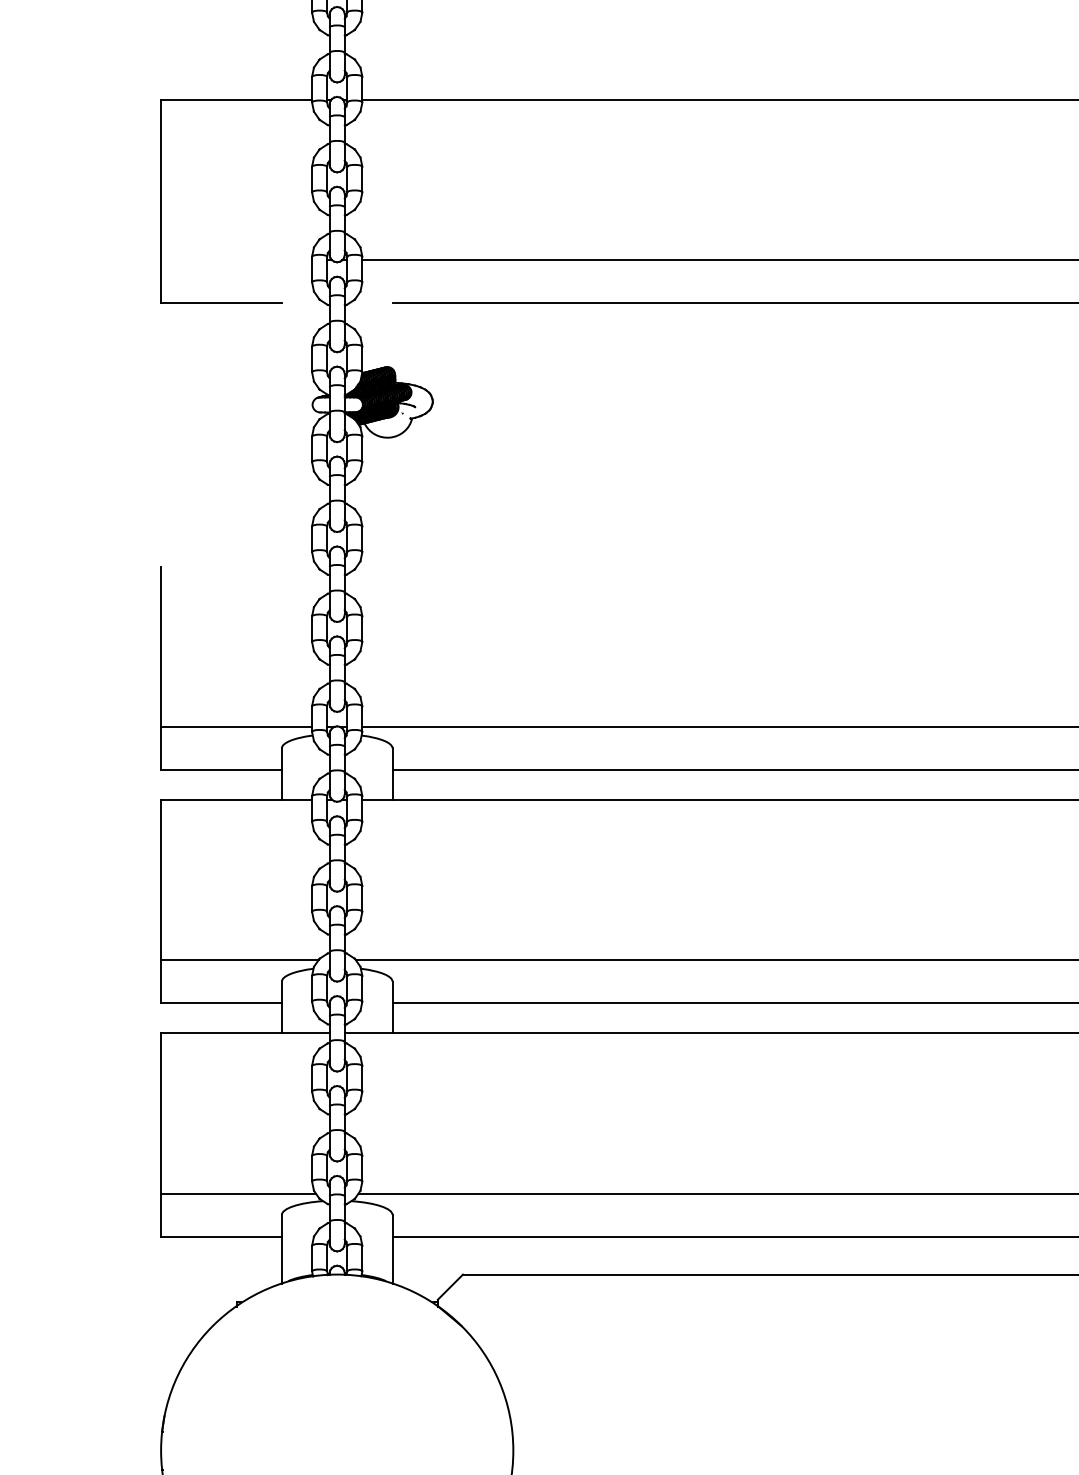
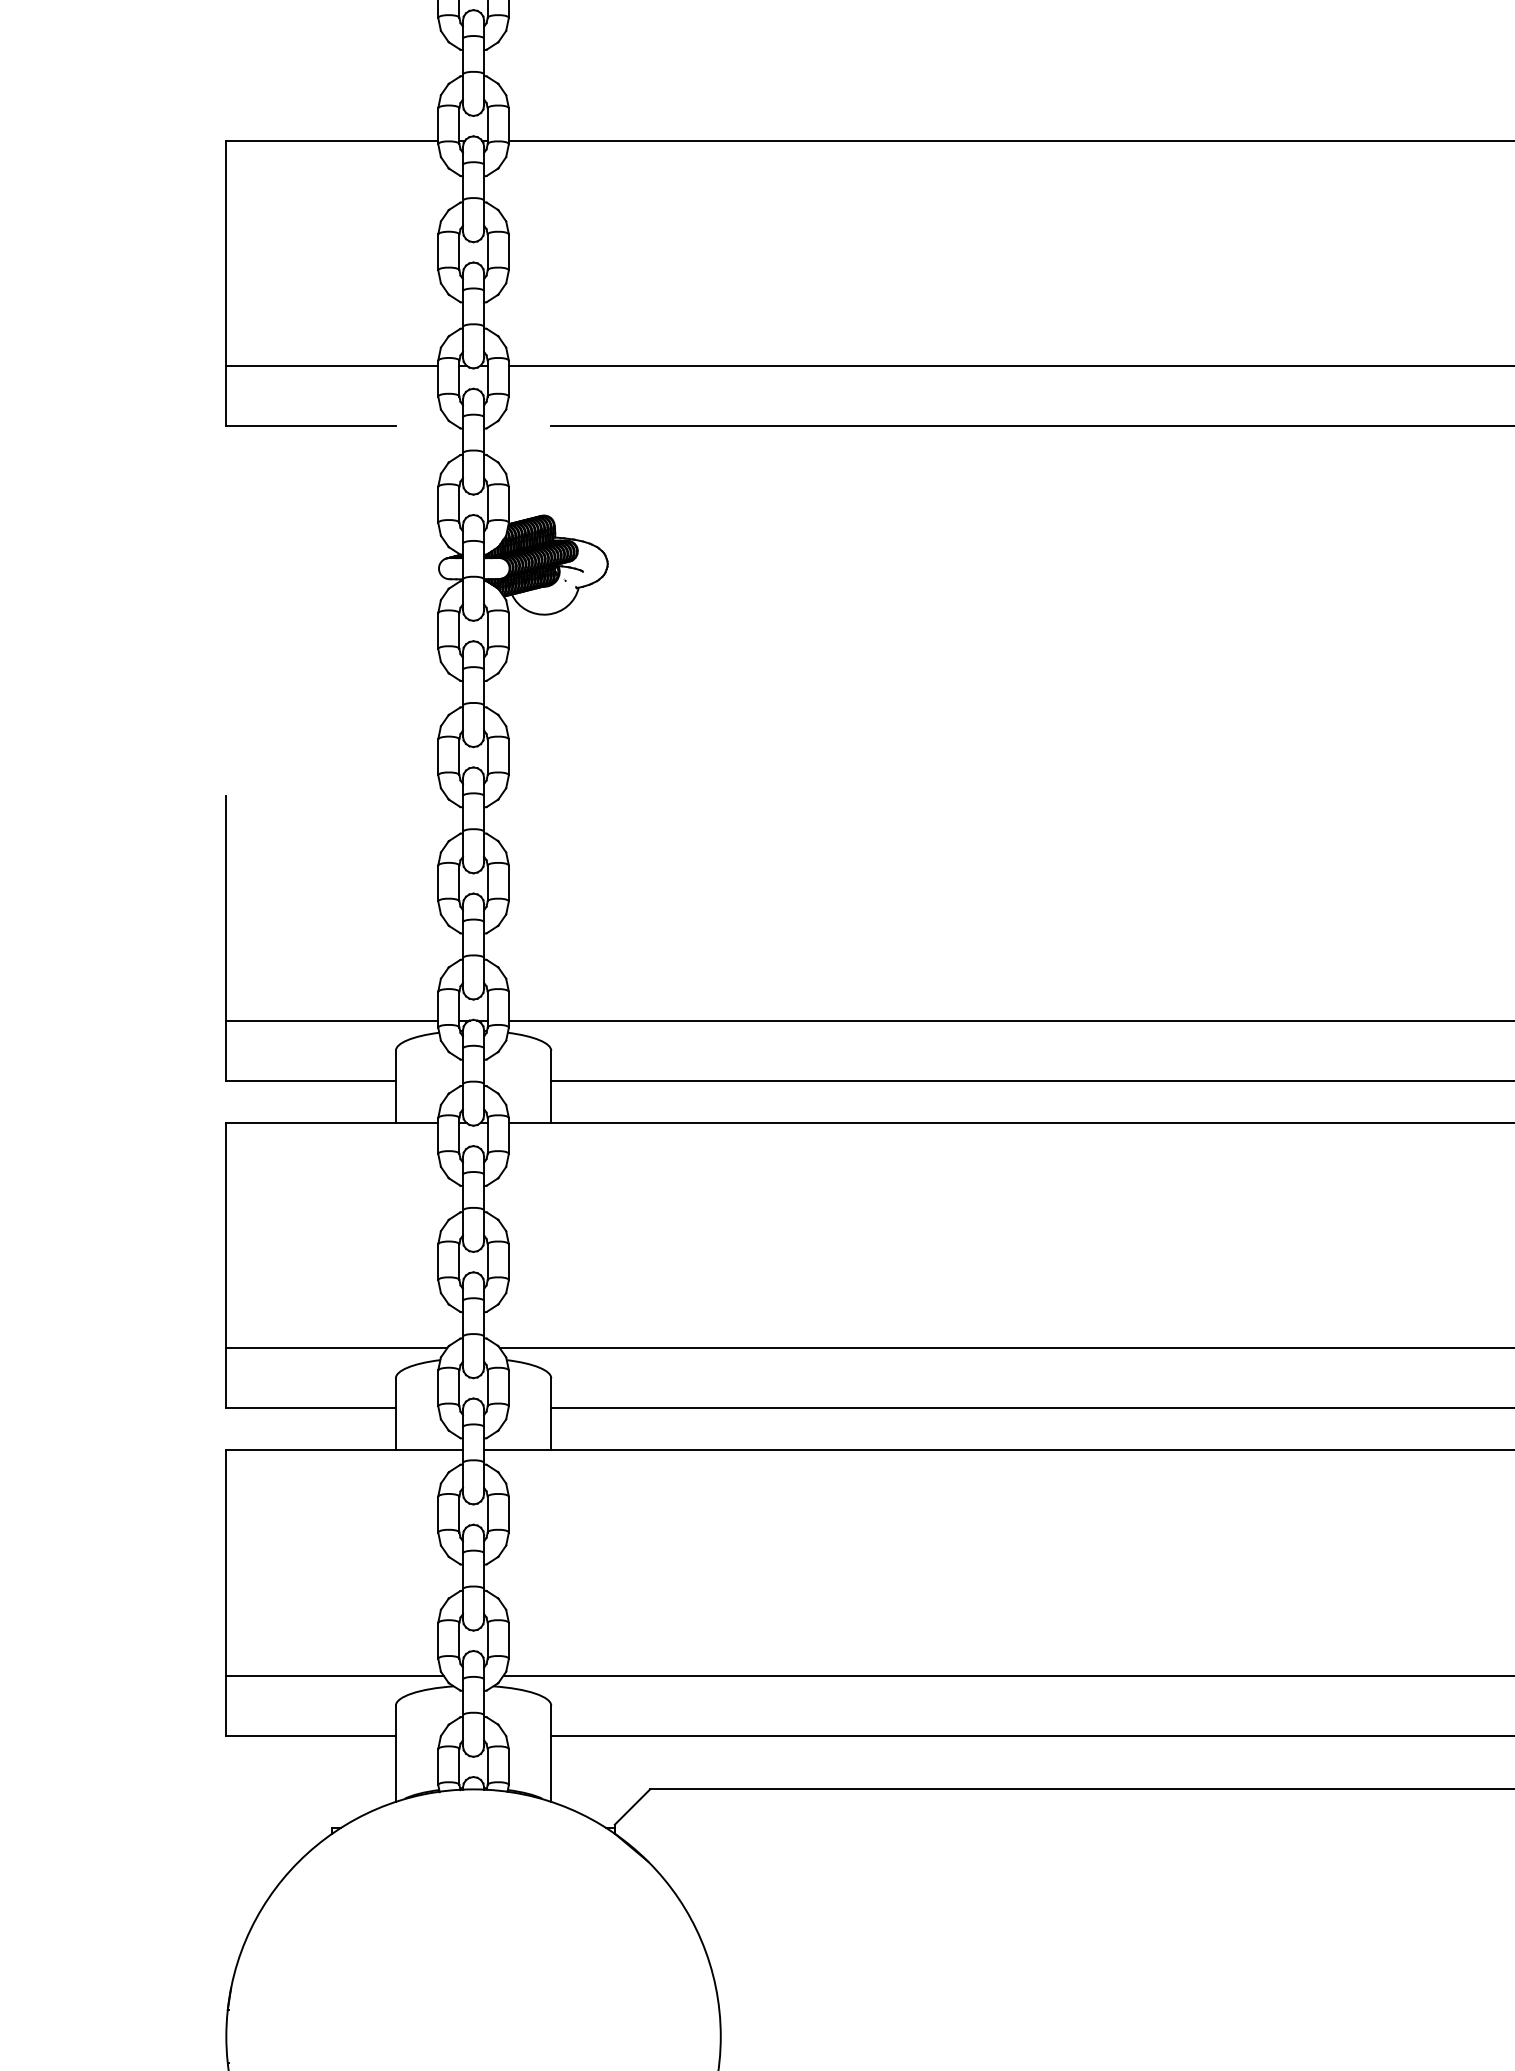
line: (236, 260) -> (332, 365), added

